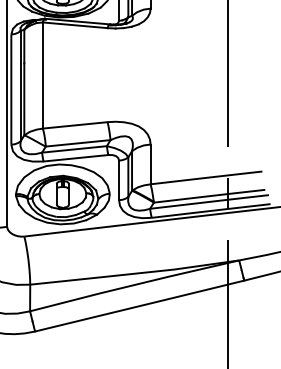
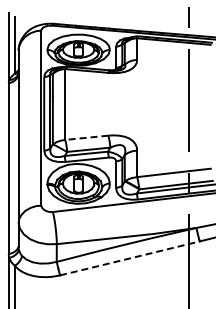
line: (74, 124) -> (86, 137), solid -> dashed
line: (140, 306) -> (130, 258), solid -> dashed

